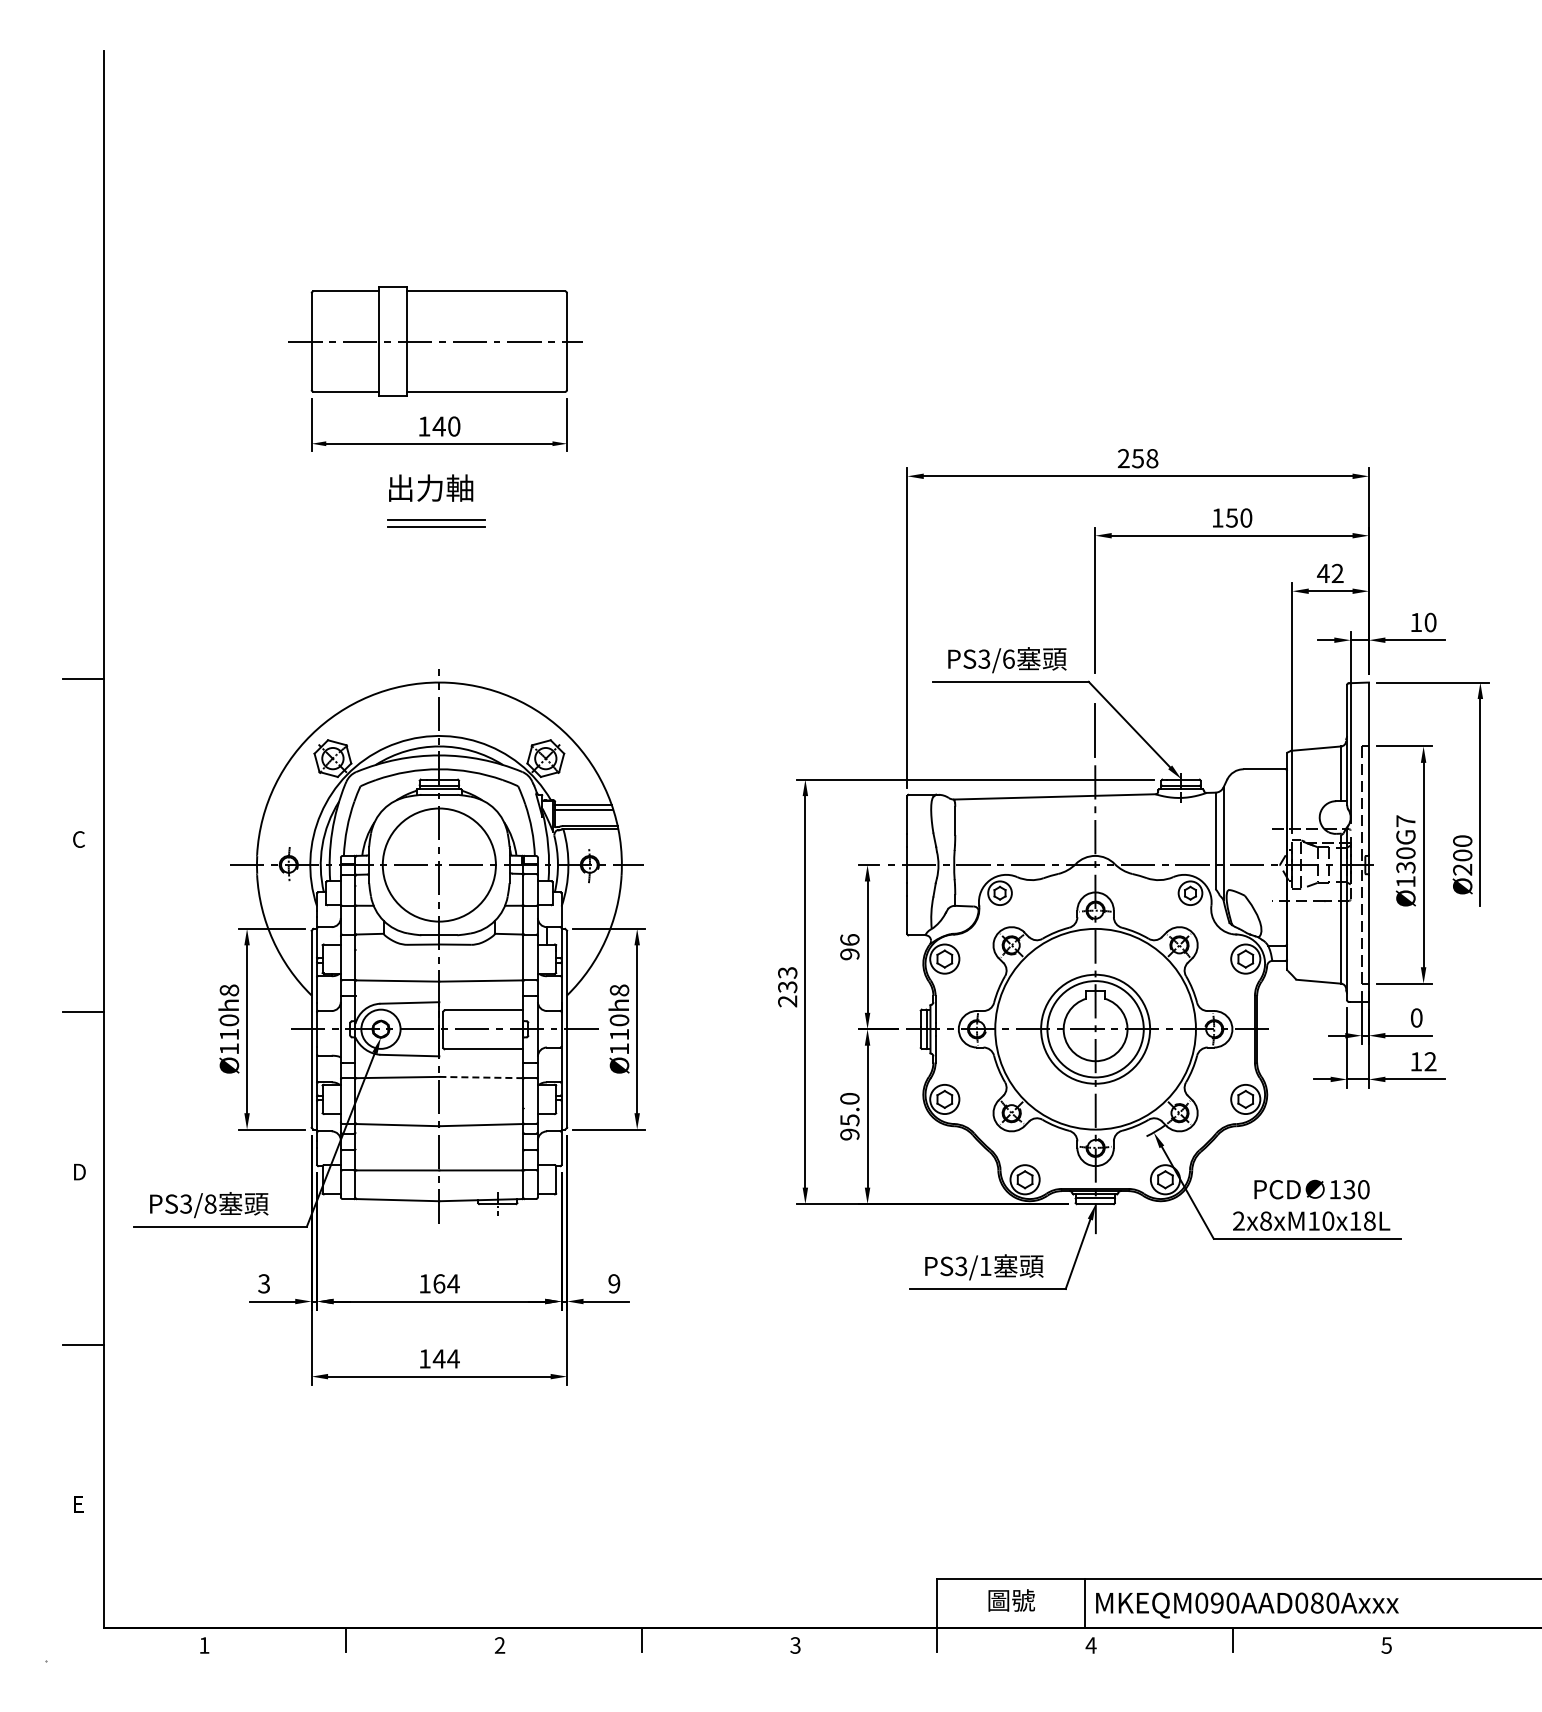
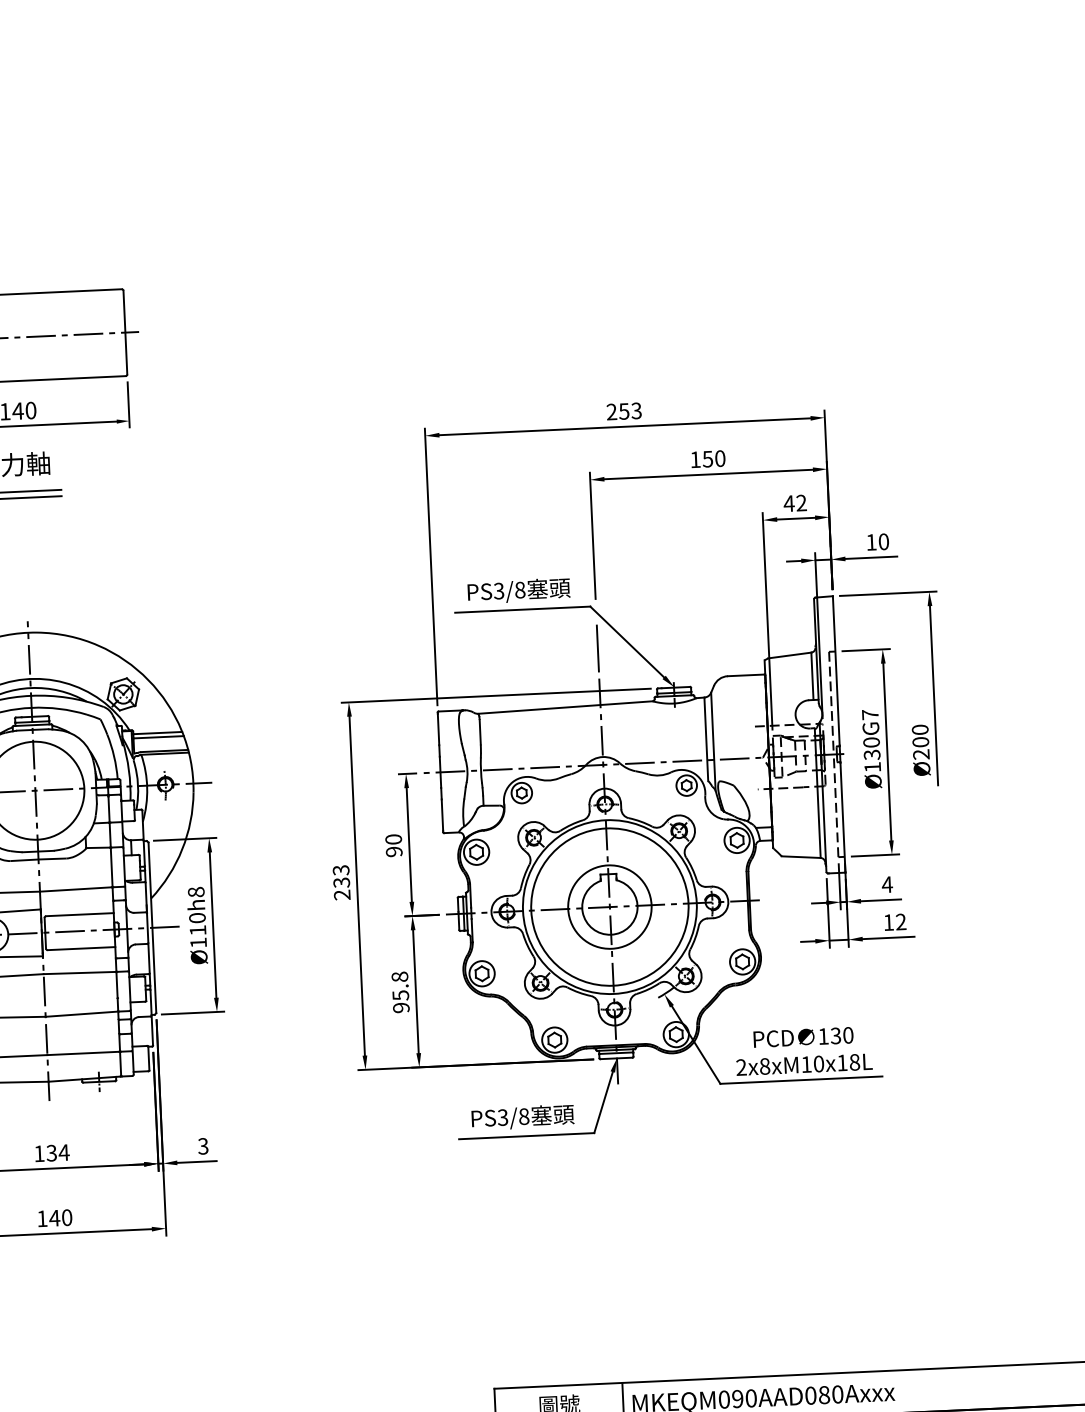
text: (1152, 458) -> (636, 410), 258 -> 253
text: (1008, 658) -> (519, 589), PS3/6 -> PS3/8
text: (849, 939) -> (393, 839), 96 -> 90
text: (1416, 1017) -> (887, 884), 0 -> 4
circle: (1095, 1029) -> (609, 907), size x1.67
line: (480, 1077) -> (79, 973), dashed -> solid
text: (849, 1098) -> (399, 976), 95.0 -> 95.8
text: (985, 1266) -> (523, 1116), PS3/1 -> PS3/8
text: (439, 1283) -> (51, 1152), 164 -> 134
text: (614, 1283) -> (203, 1146), 9 -> 3
text: (453, 1358) -> (67, 1217), 144 -> 140

